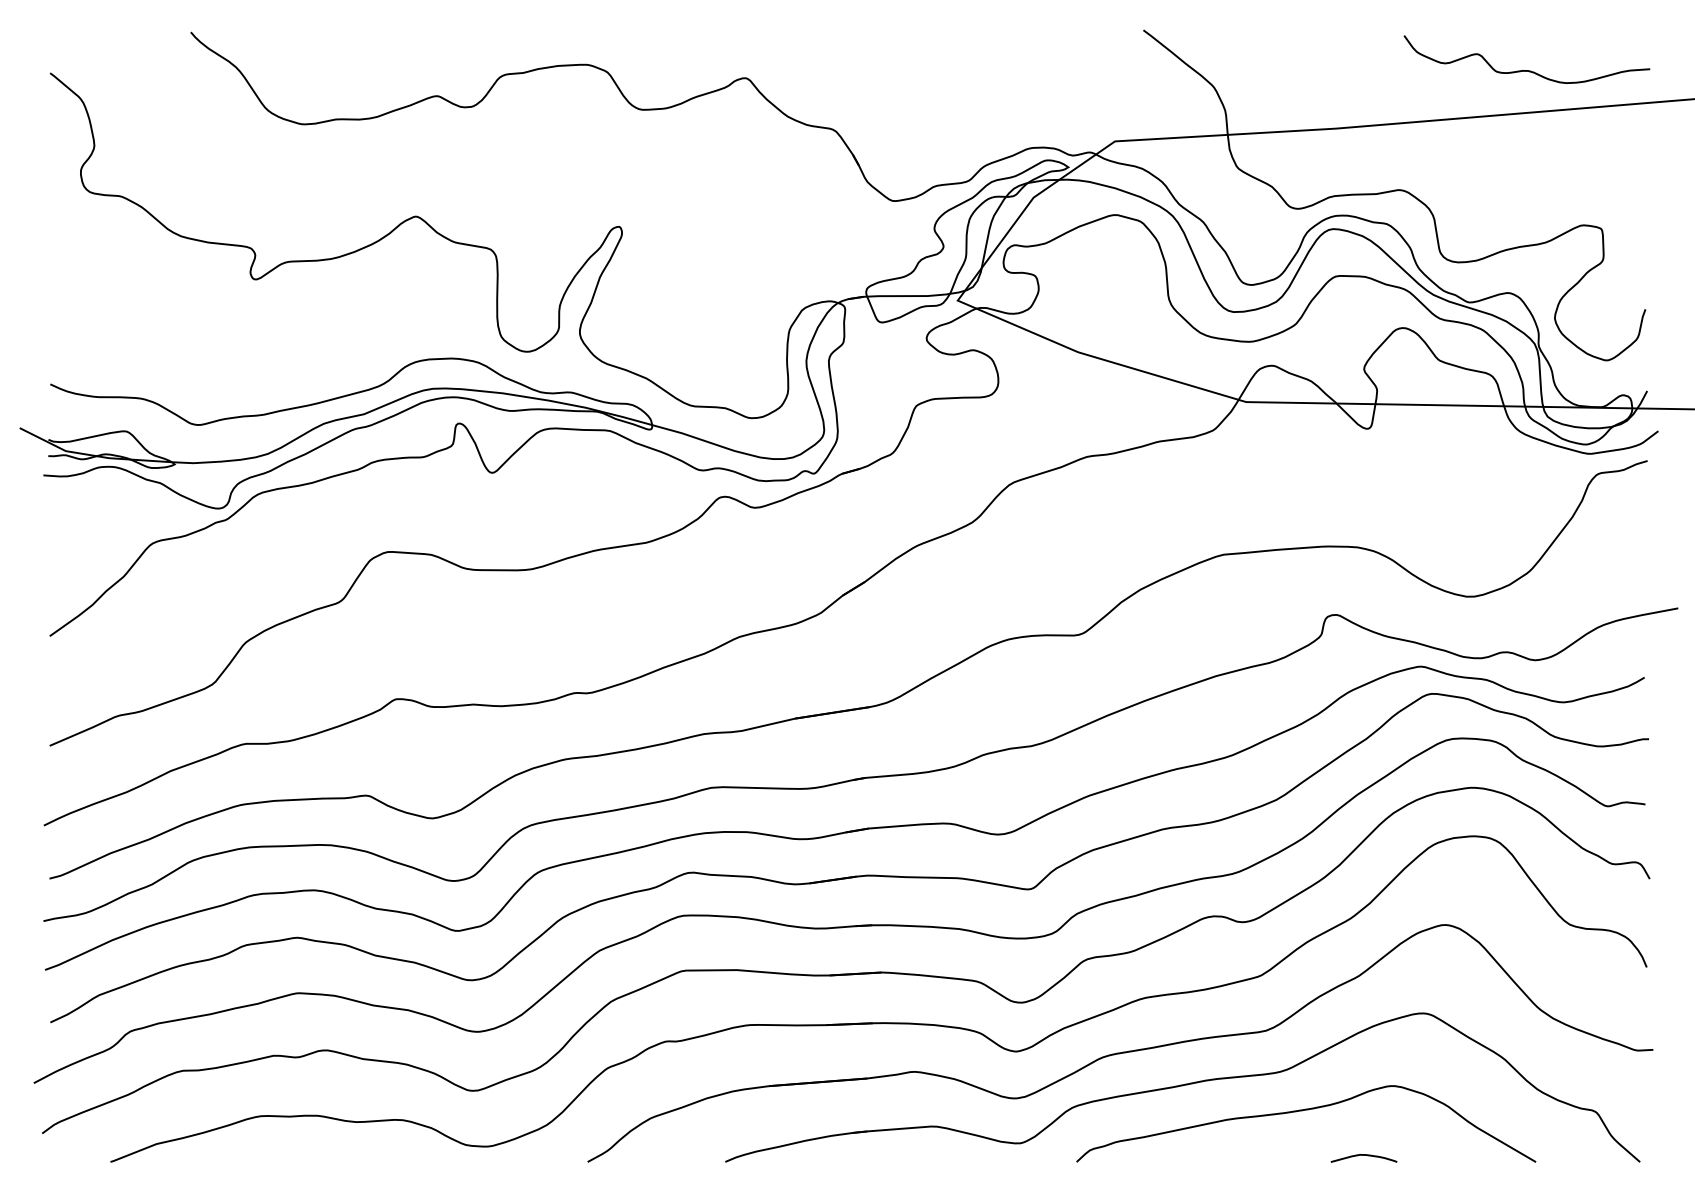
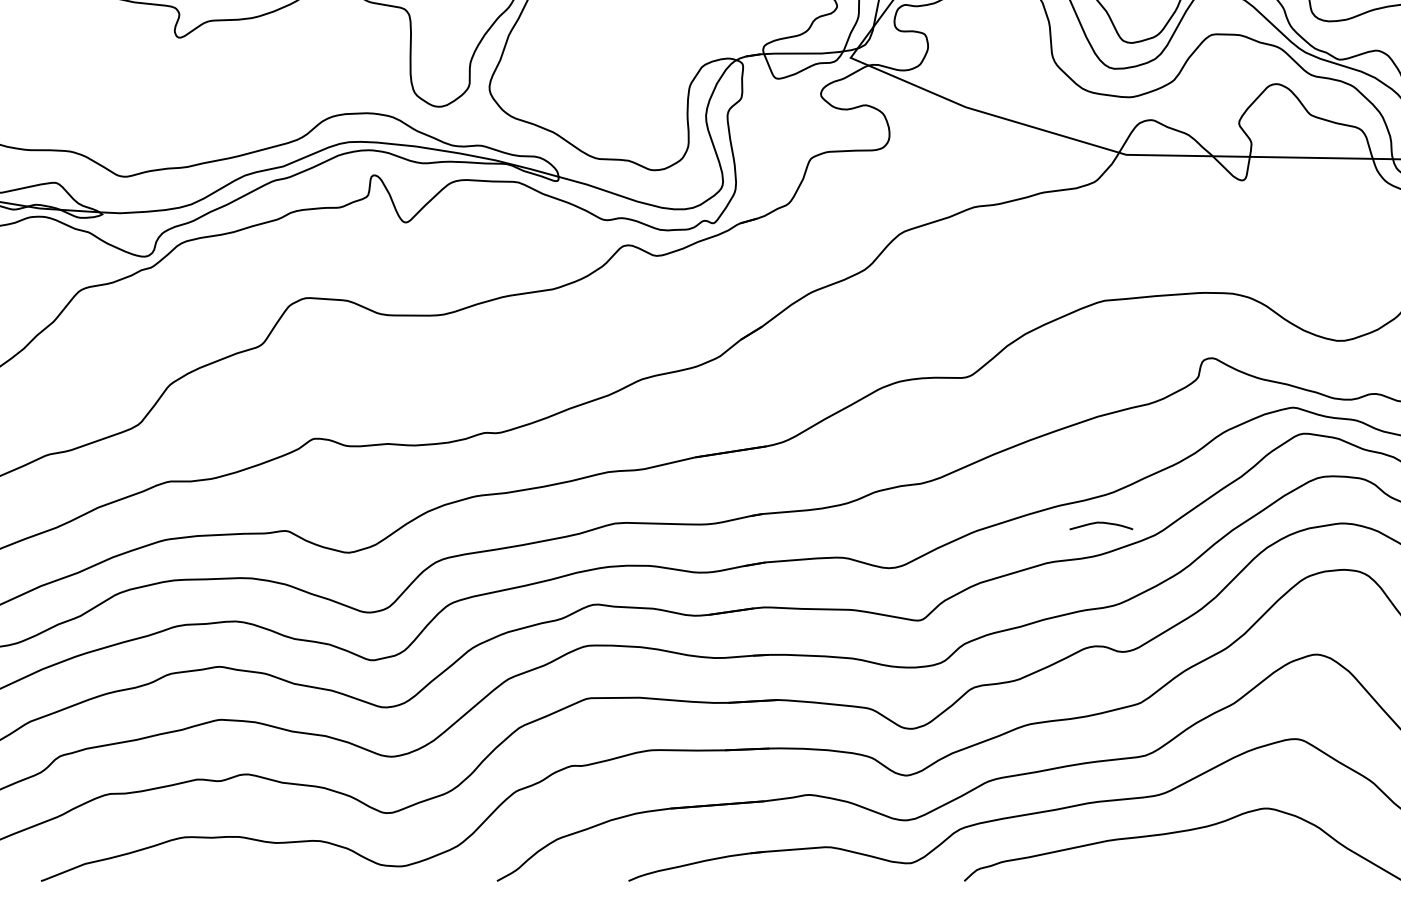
curve: (1363, 1155) -> (1100, 523), moved

